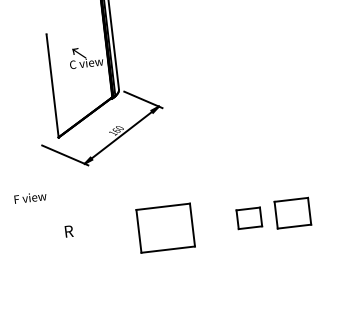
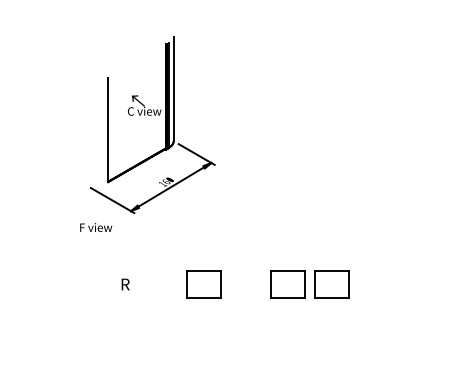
text: (30, 197) -> (96, 227), moved
part: (248, 218) -> (287, 284), size x1.43
part: (165, 228) -> (203, 284), size x0.62
text: (69, 231) -> (125, 284), moved

